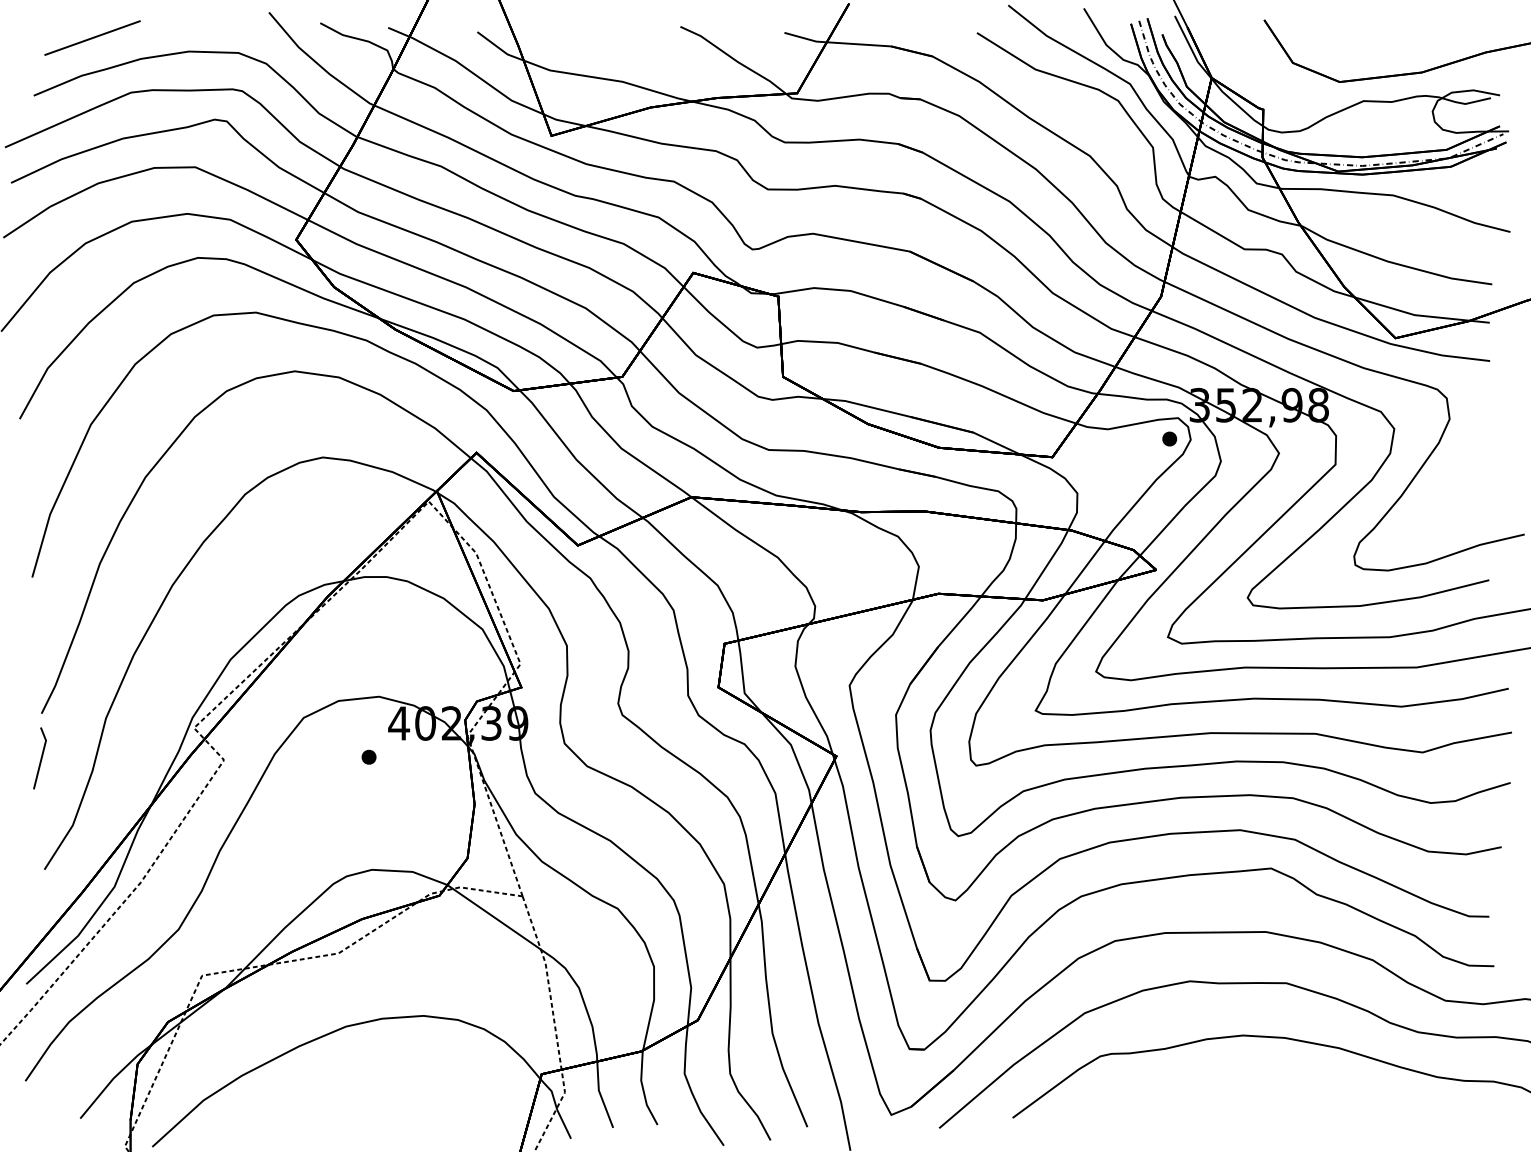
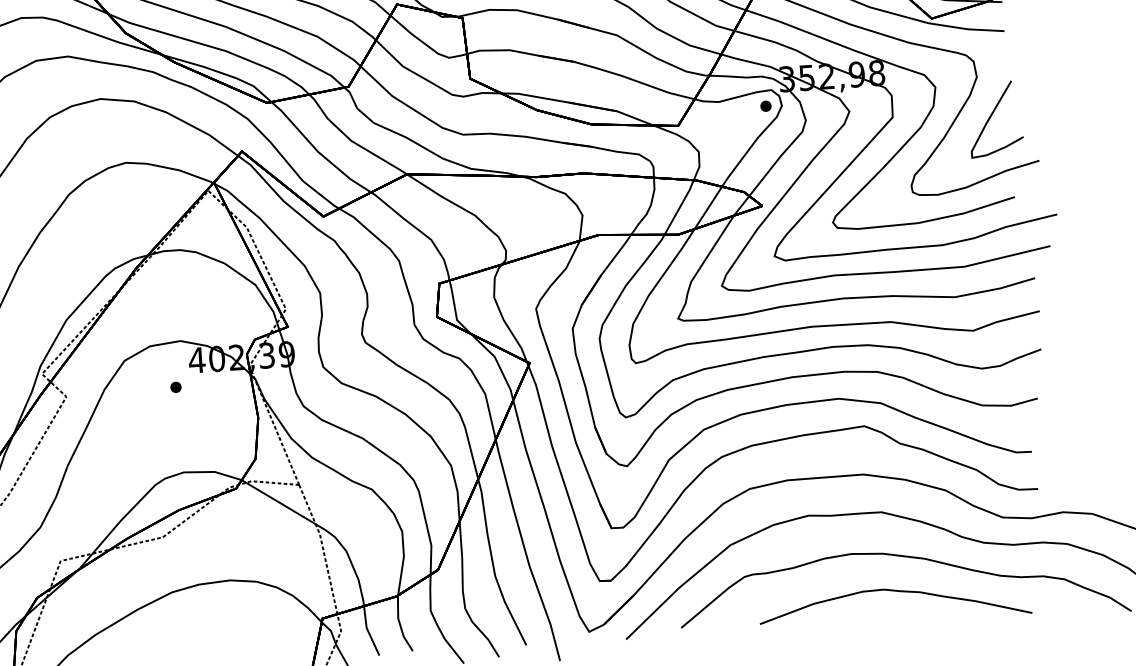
curve: (1465, 472) -> (991, 116), added
curve: (1295, 1088) -> (893, 591), added

